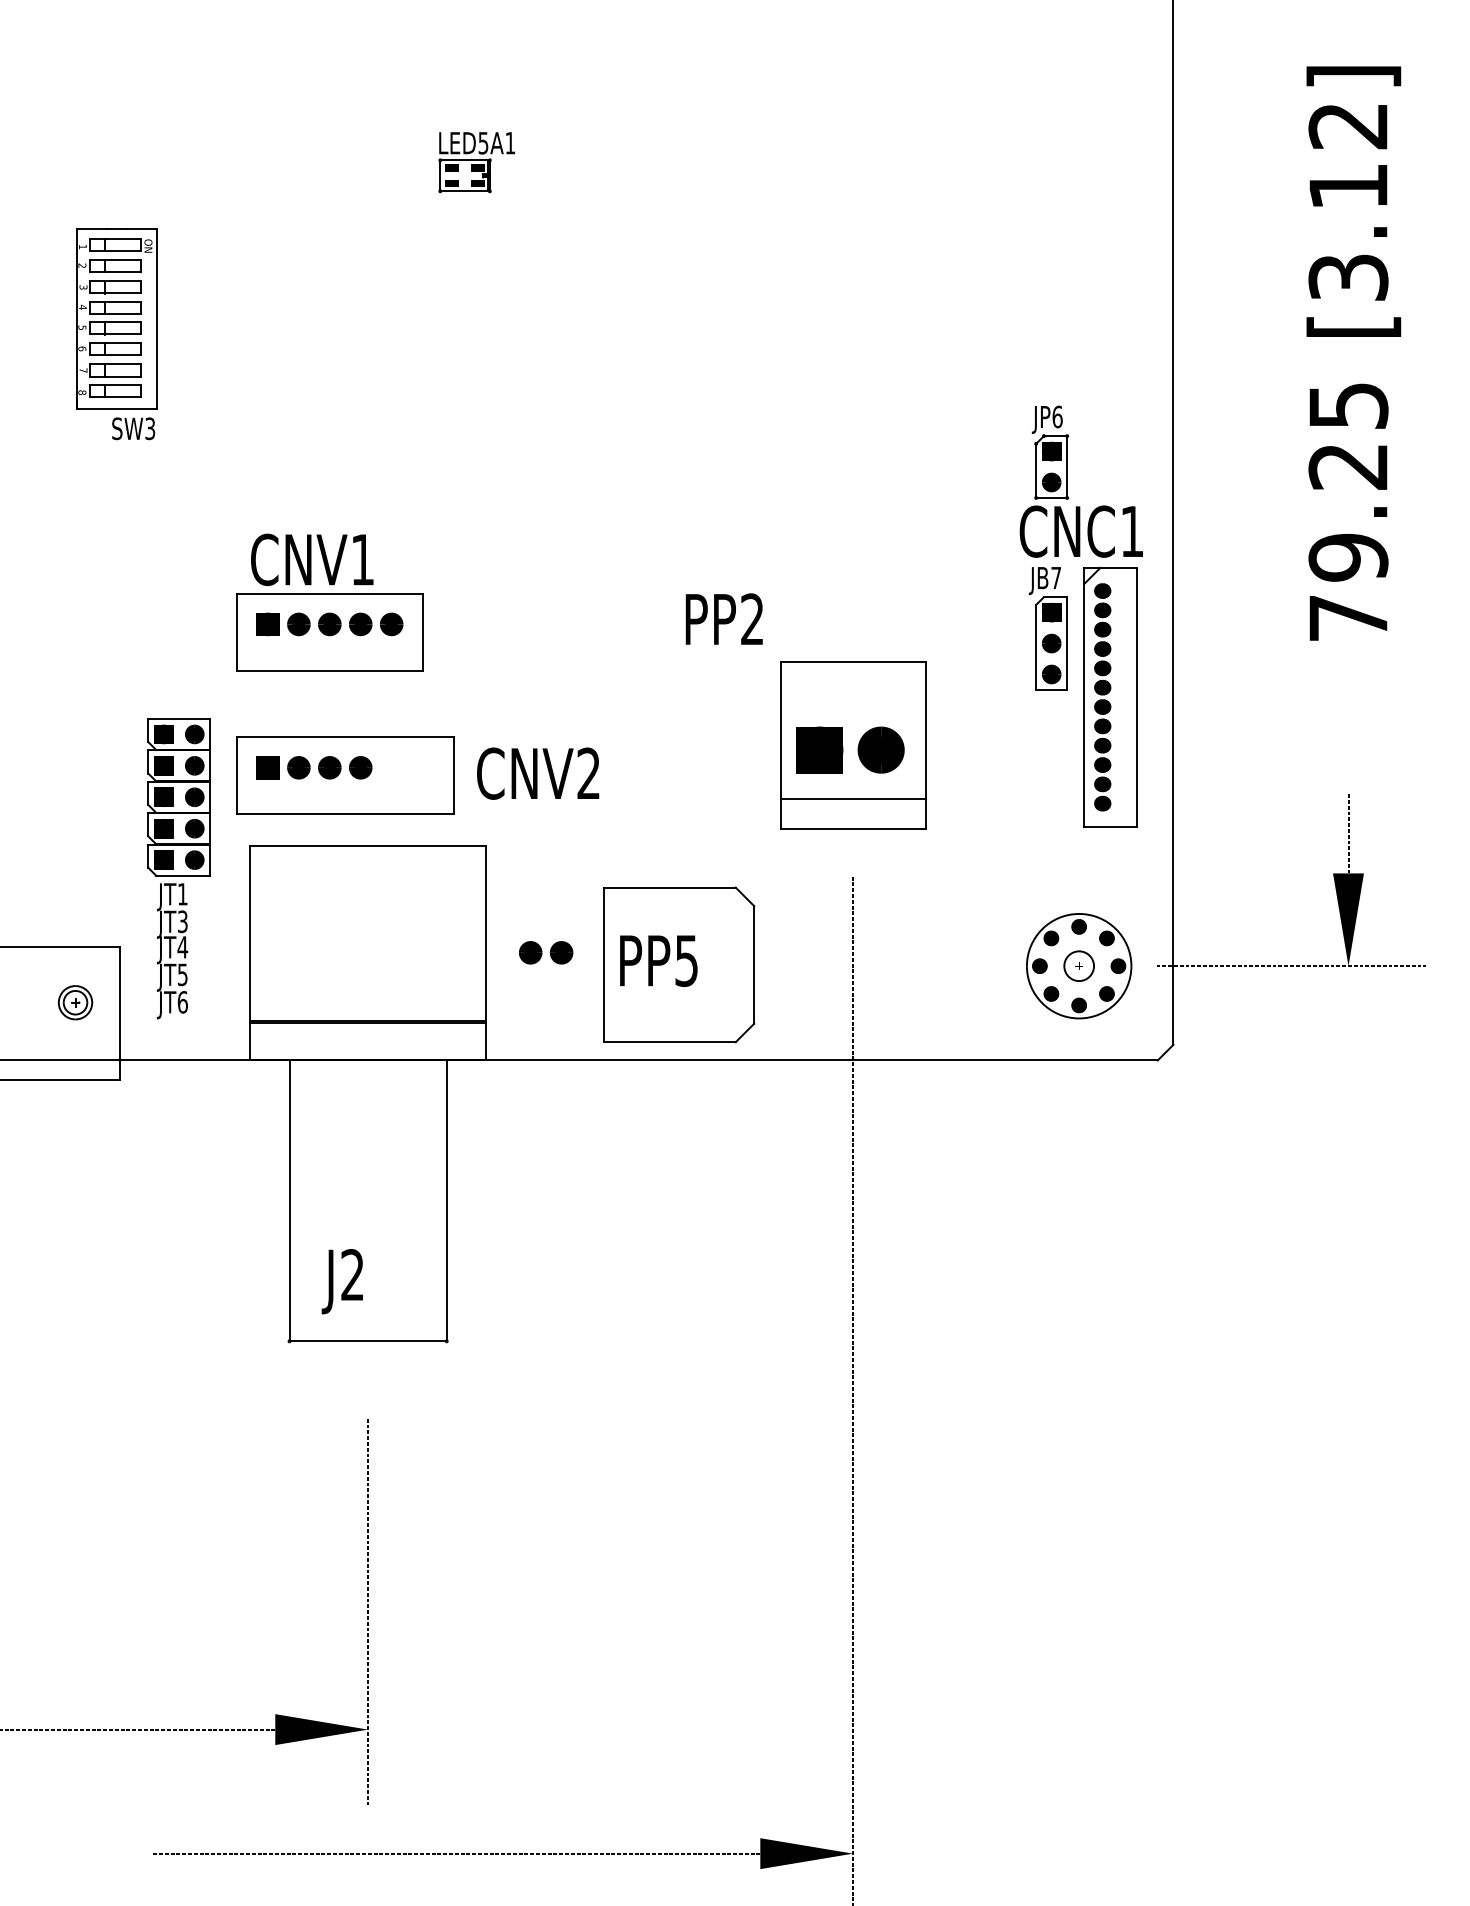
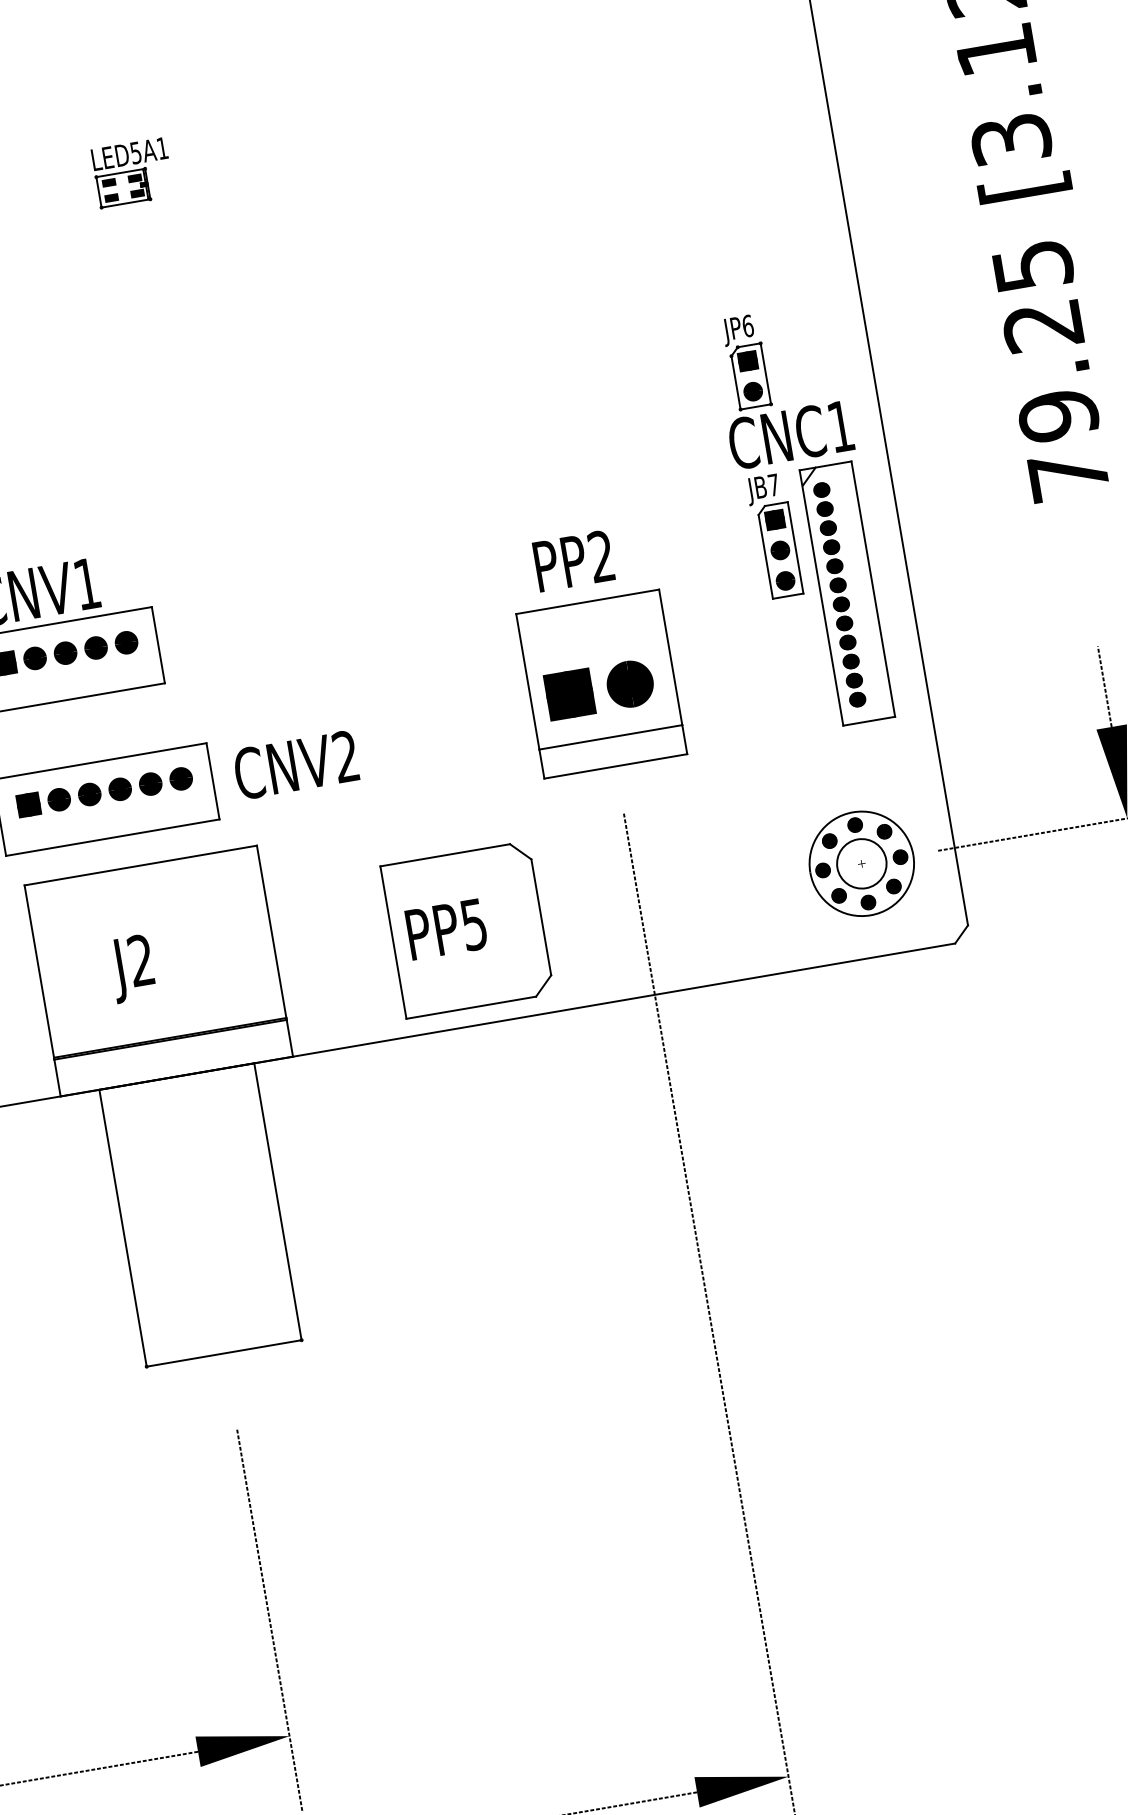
text: (723, 618) -> (572, 560), moved
part: (546, 952) -> (166, 781), moved
circle: (1078, 965) -> (861, 863), size x1.67
text: (341, 1281) -> (131, 968), moved

